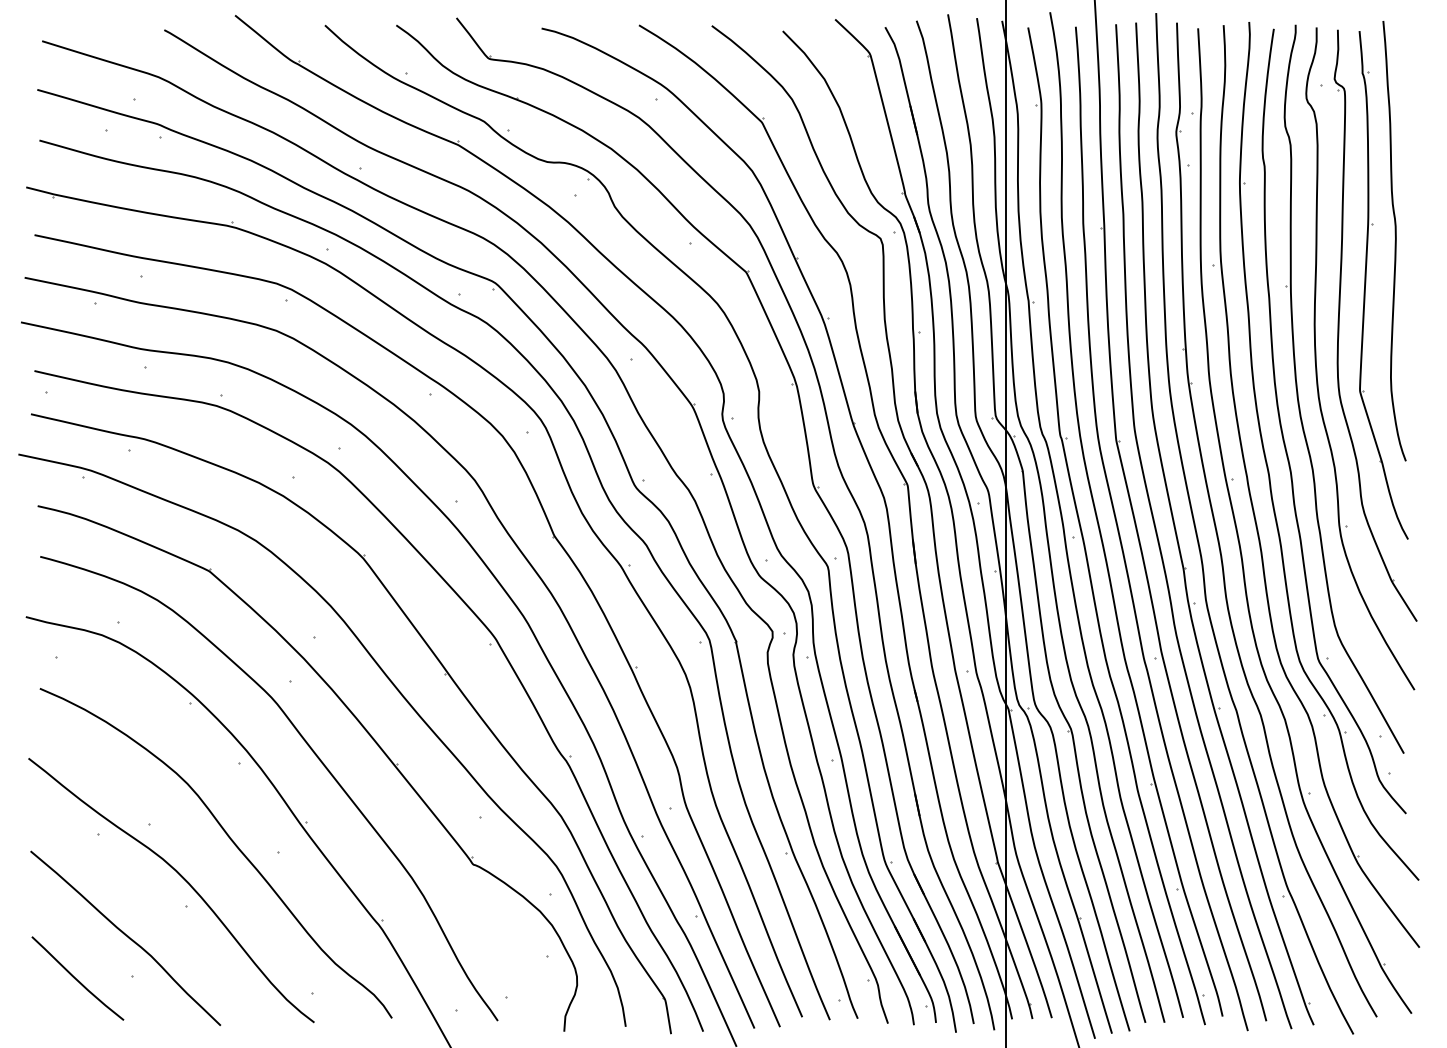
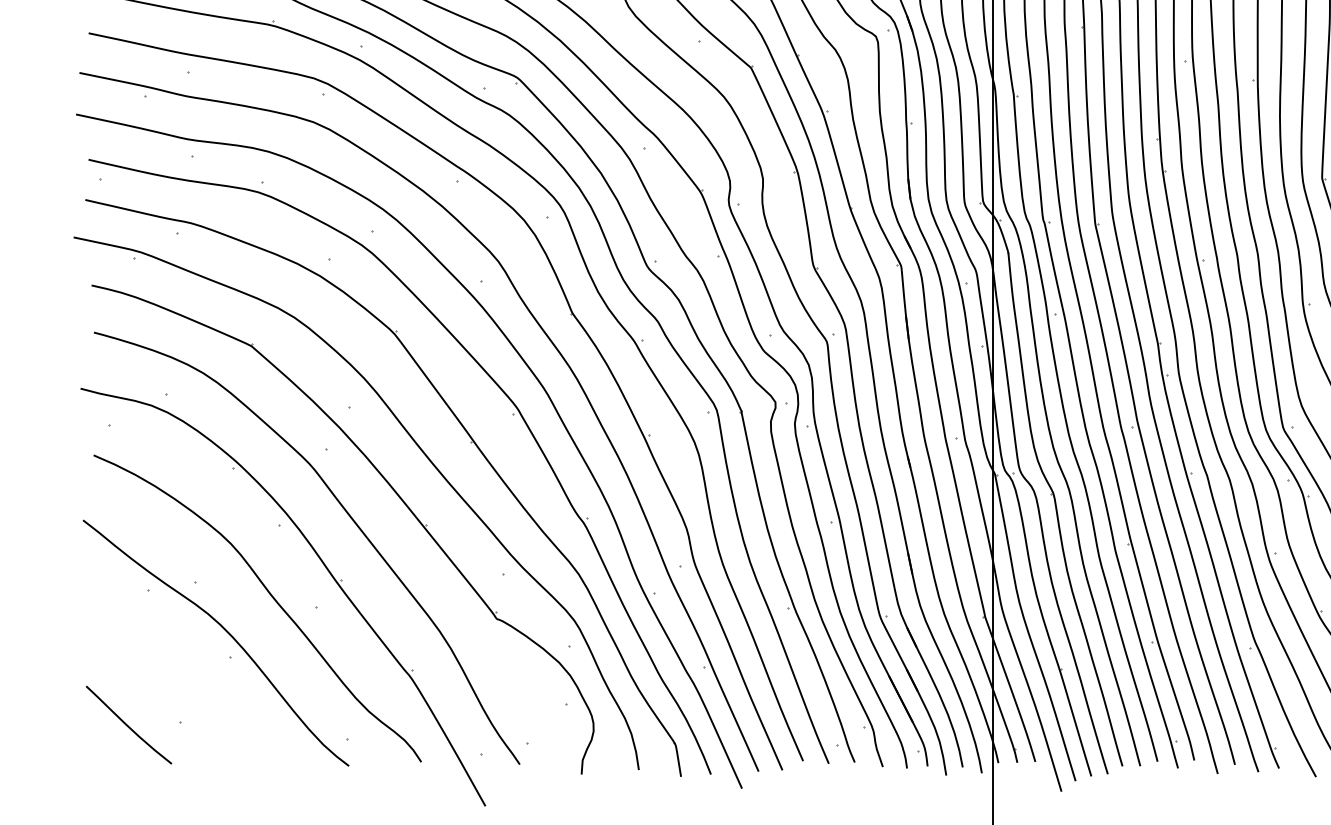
curve: (126, 936) -> (174, 685), removed

